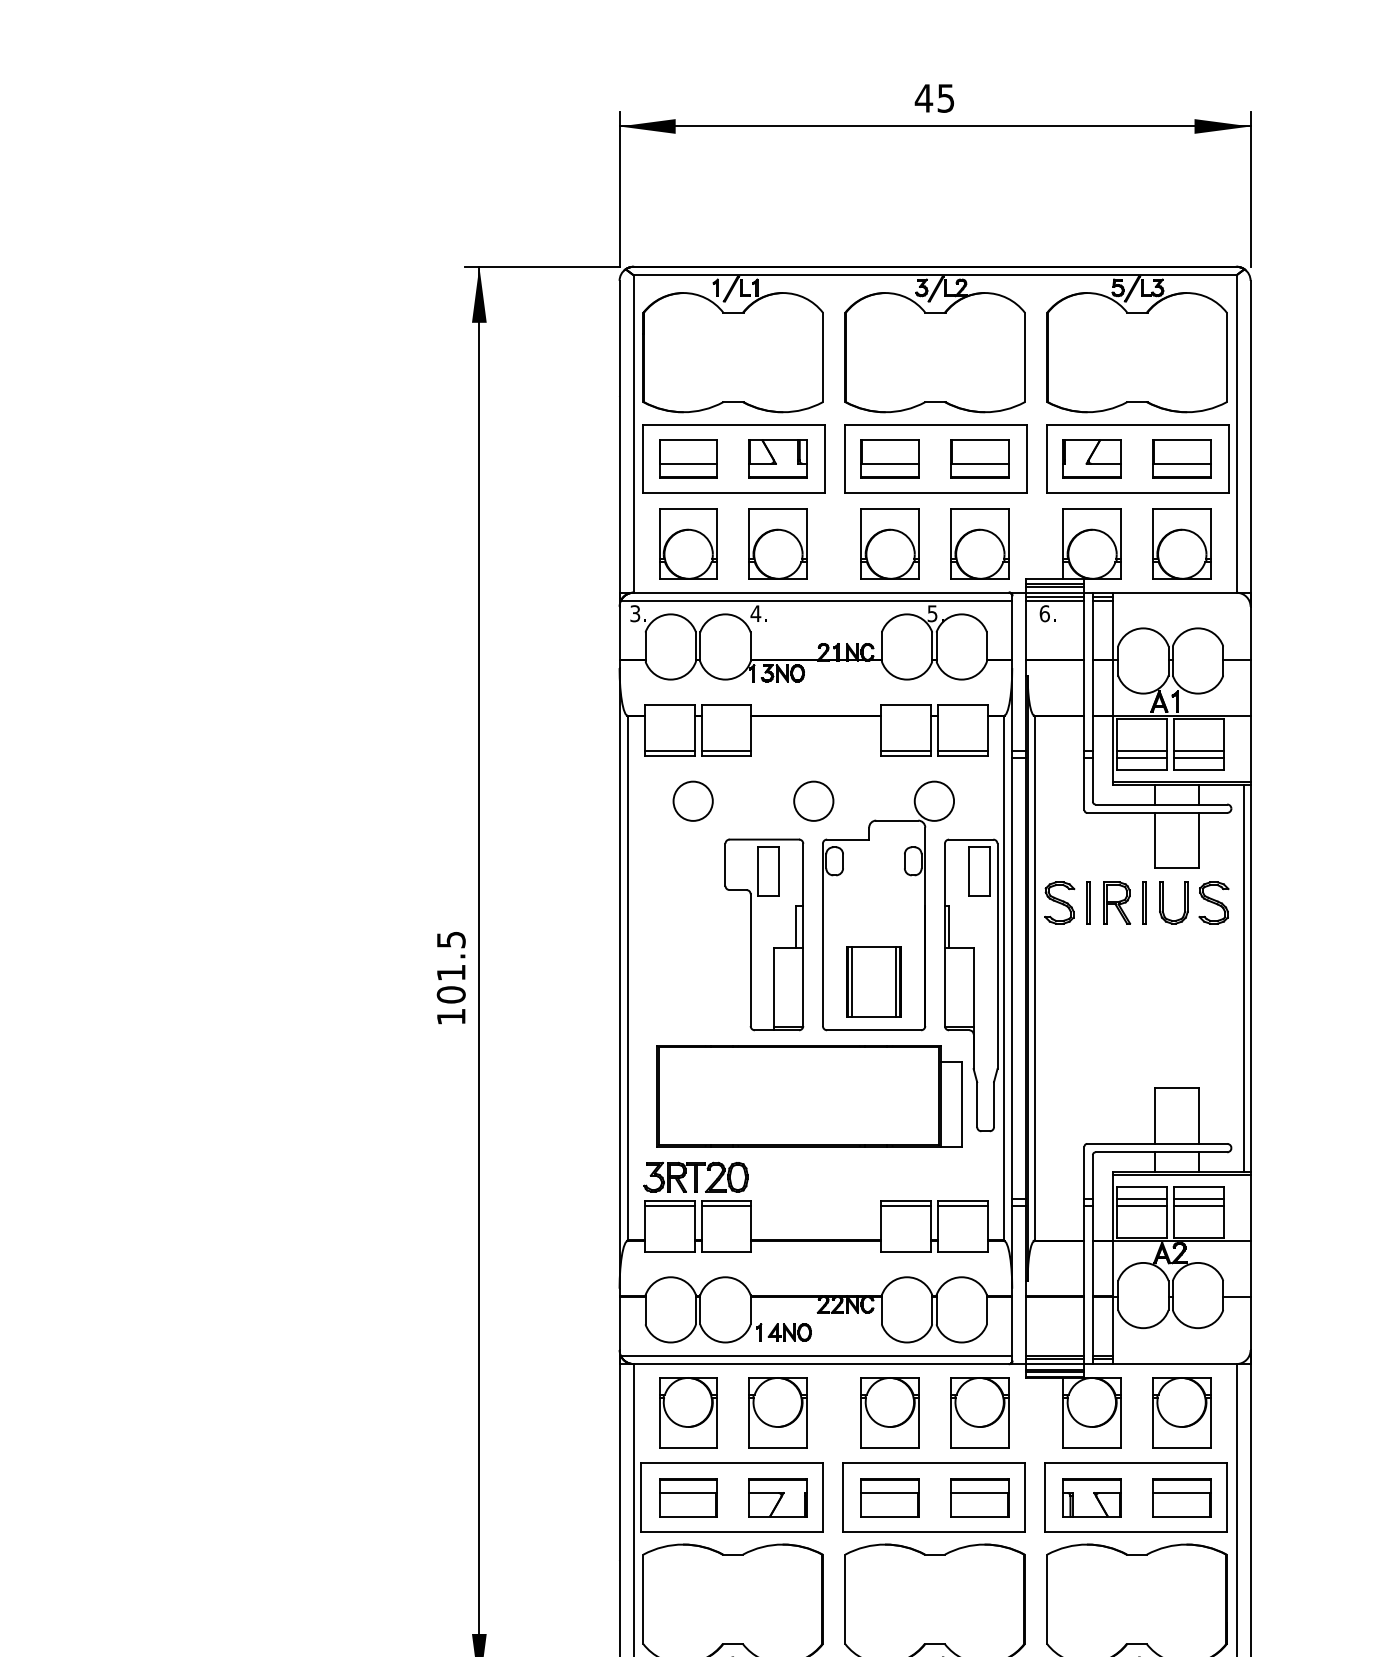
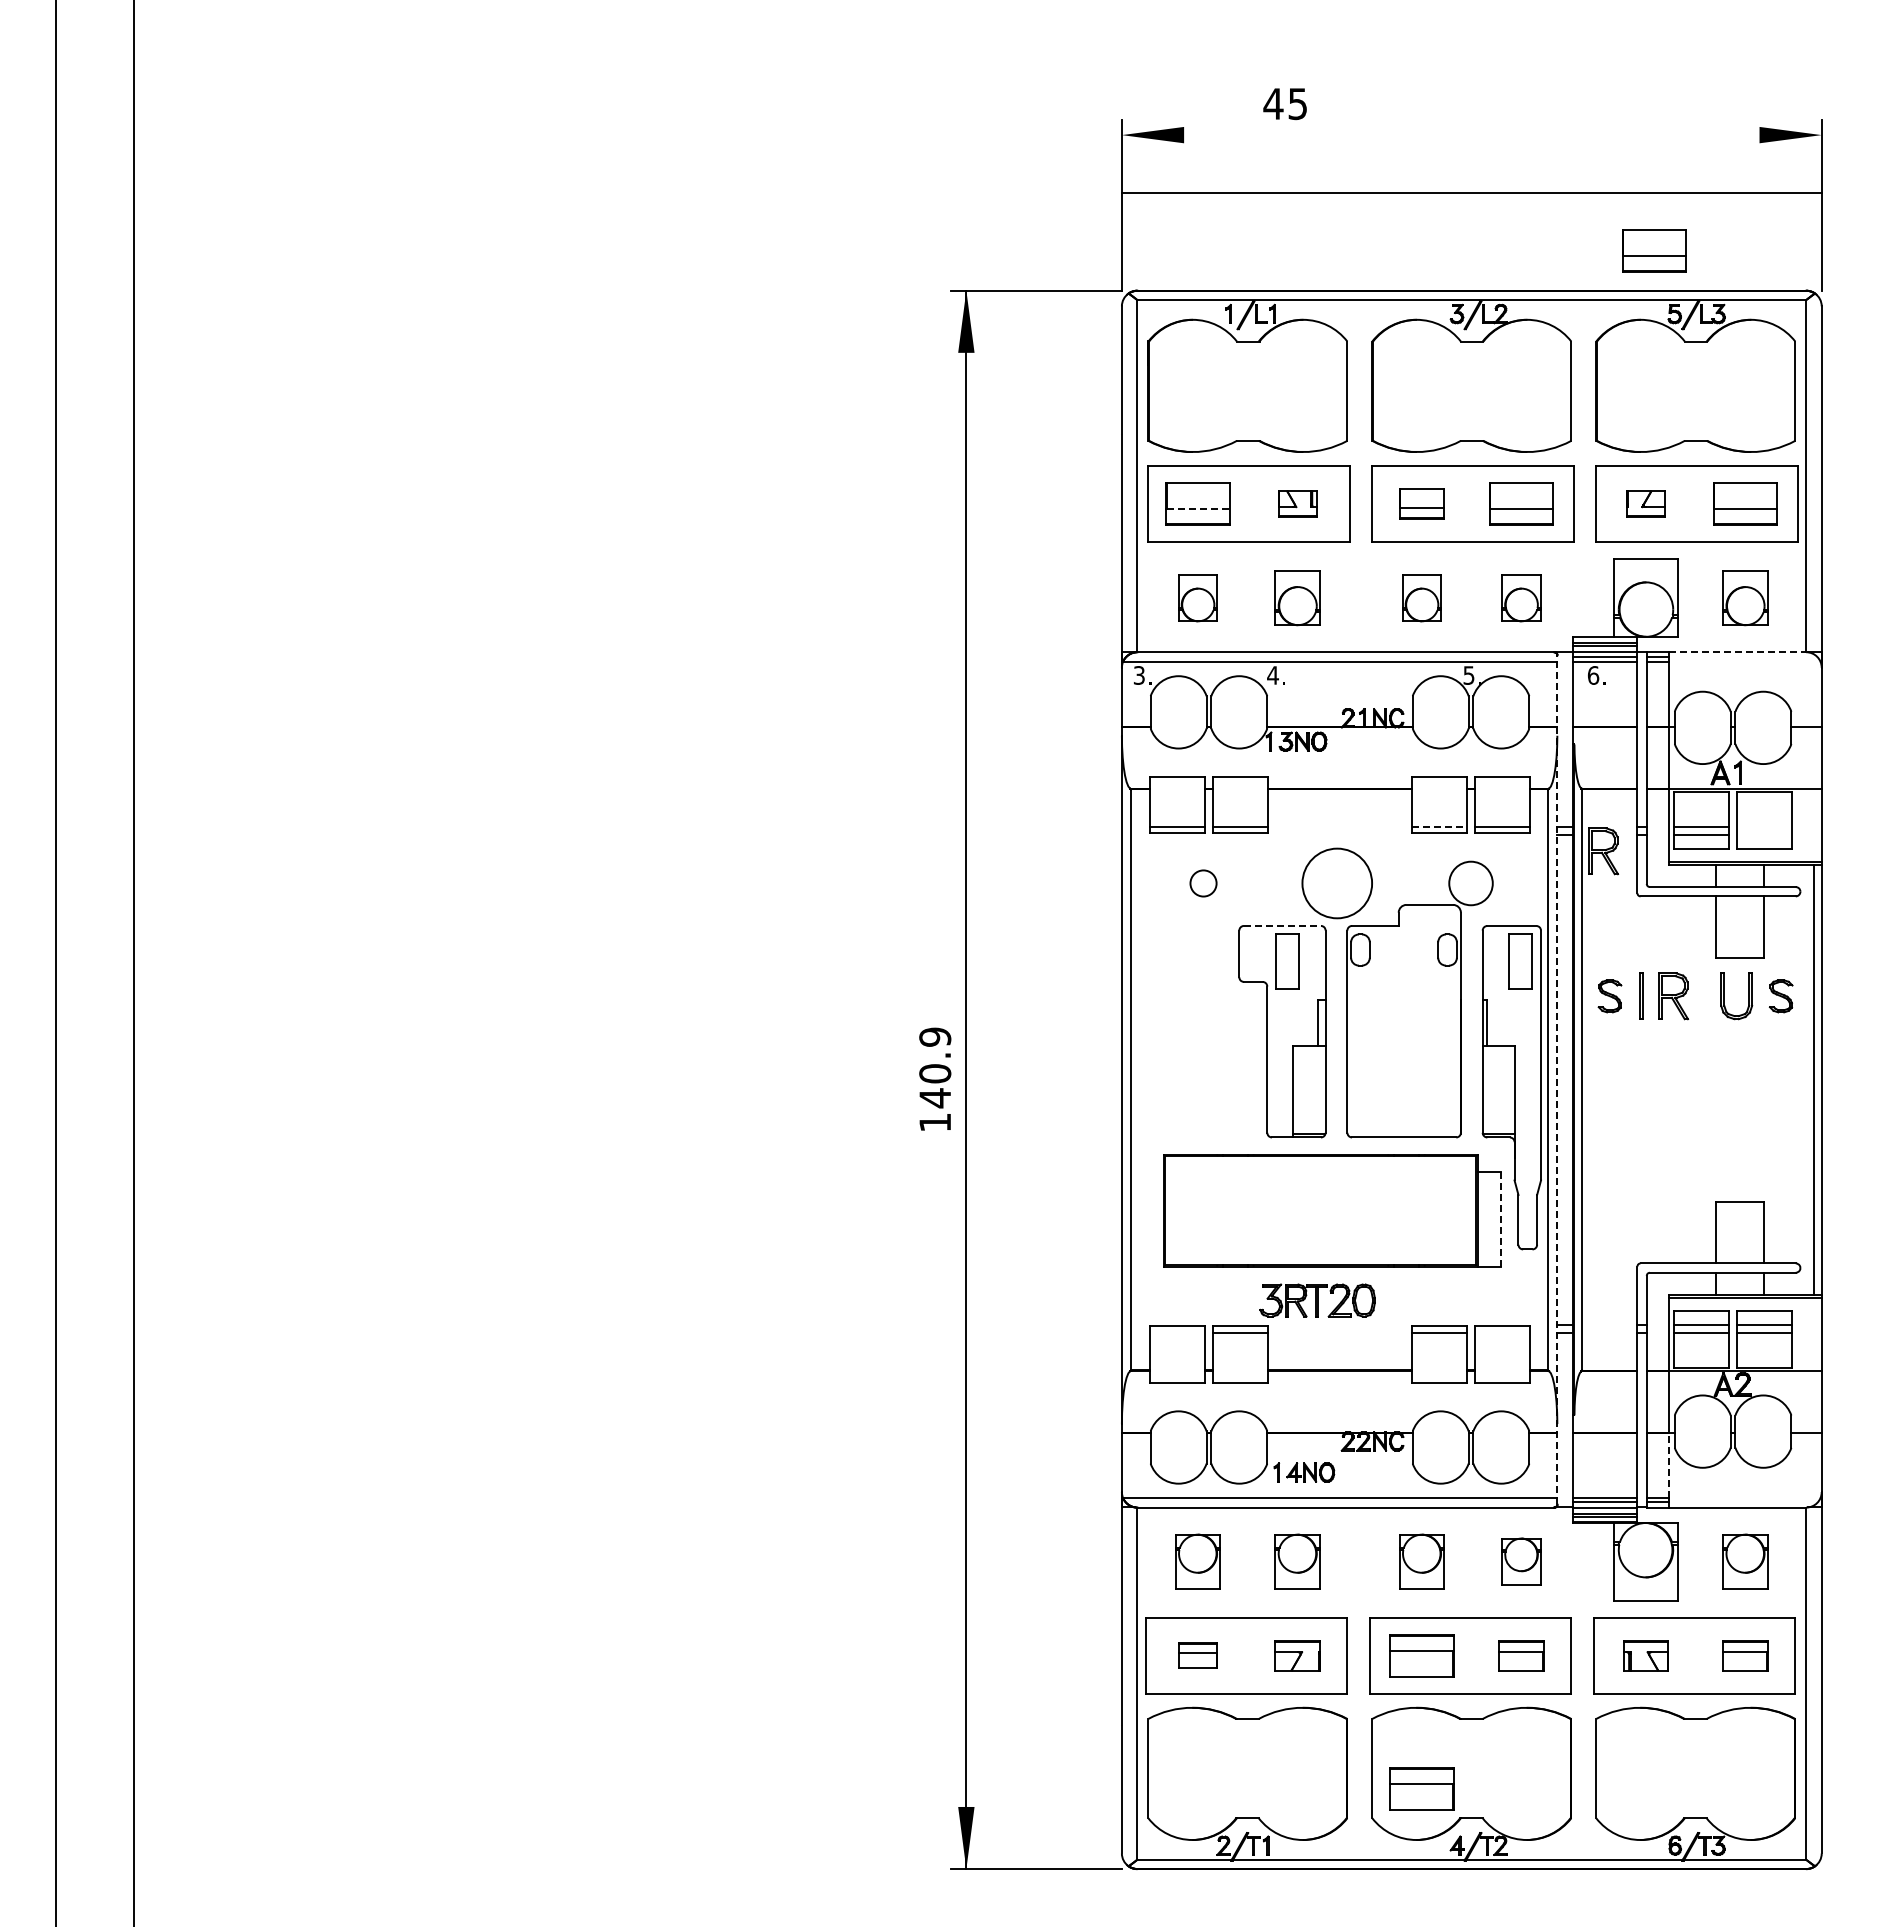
text: (933, 98) -> (1284, 104), moved
line: (934, 126) -> (1471, 193), moved
part: (1099, 230) -> (1654, 250), added
part: (777, 458) -> (1297, 503), size x0.6
part: (889, 458) -> (1421, 503), size x0.7
part: (1091, 458) -> (1645, 503), size x0.6
line: (688, 464) -> (1198, 509), solid -> dashed
part: (687, 543) -> (1197, 597), size x0.6
part: (777, 543) -> (1297, 597), size x0.7
part: (889, 543) -> (1421, 597), size x0.6
part: (979, 543) -> (1521, 597), size x0.6
part: (1181, 543) -> (1745, 597), size x0.7
line: (1174, 593) -> (1737, 652), solid -> dashed
line: (905, 750) -> (1439, 827), solid -> dashed
line: (1199, 750) -> (1764, 827), removed
line: (1199, 757) -> (1764, 834), removed
part: (1053, 772) -> (1603, 851), added
circle: (693, 801) -> (1203, 883), size x0.6
circle: (813, 801) -> (1337, 883), size x1.6
line: (764, 839) -> (1282, 925), solid -> dashed
line: (1144, 902) -> (1703, 995), removed
part: (1059, 903) -> (1609, 996), size x0.7
part: (1214, 903) -> (1781, 996), size x0.7
text: (451, 967) -> (935, 1067), 101.5 -> 140.9
line: (1012, 978) -> (1557, 1079), solid -> dashed
part: (874, 981) -> (1404, 1083), removed
line: (961, 1104) -> (1501, 1219), solid -> dashed
part: (695, 1177) -> (1317, 1300), moved
line: (669, 1206) -> (1177, 1332), removed
line: (962, 1206) -> (1502, 1332), removed
line: (1112, 1326) -> (1668, 1465), solid -> dashed
part: (687, 1412) -> (1197, 1561), size x0.7
part: (777, 1412) -> (1297, 1561), size x0.7
part: (889, 1412) -> (1421, 1561), size x0.7
part: (979, 1412) -> (1521, 1561), size x0.6
part: (1181, 1412) -> (1745, 1561), size x0.7
part: (687, 1497) -> (1197, 1655), size x0.6
part: (777, 1497) -> (1297, 1655), size x0.7
part: (979, 1497) -> (1521, 1655), size x0.7
part: (1091, 1497) -> (1645, 1655), size x0.7
part: (1181, 1497) -> (1745, 1655), size x0.7
part: (889, 1617) -> (1421, 1788), added

